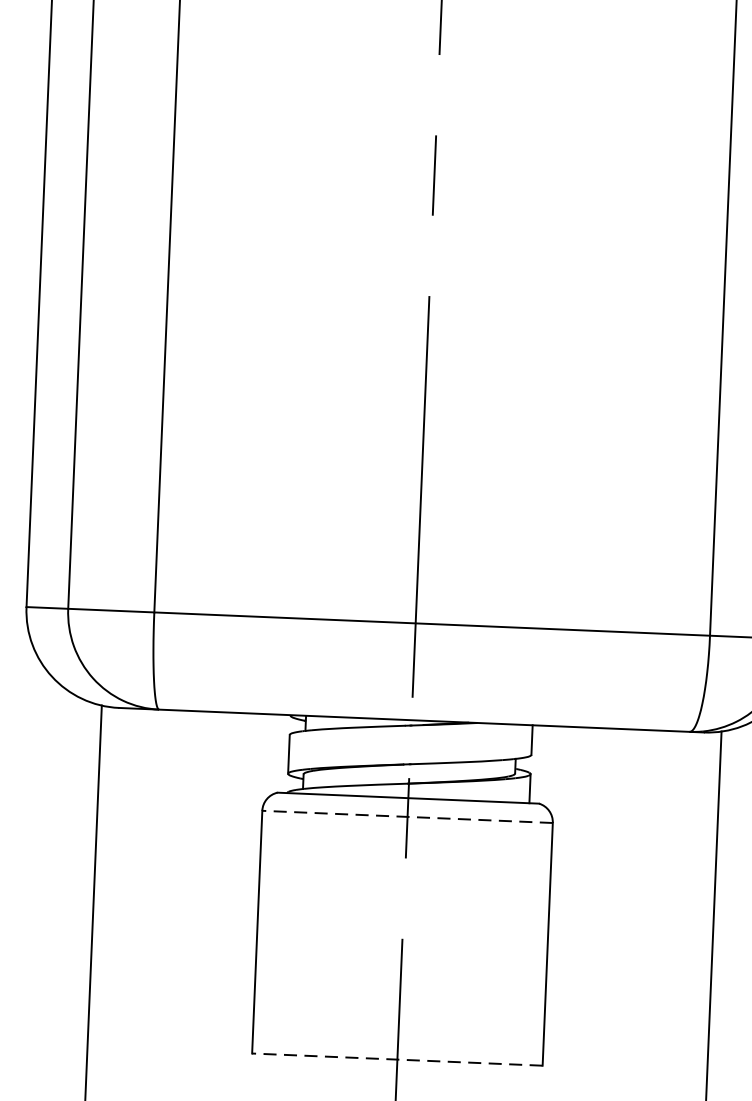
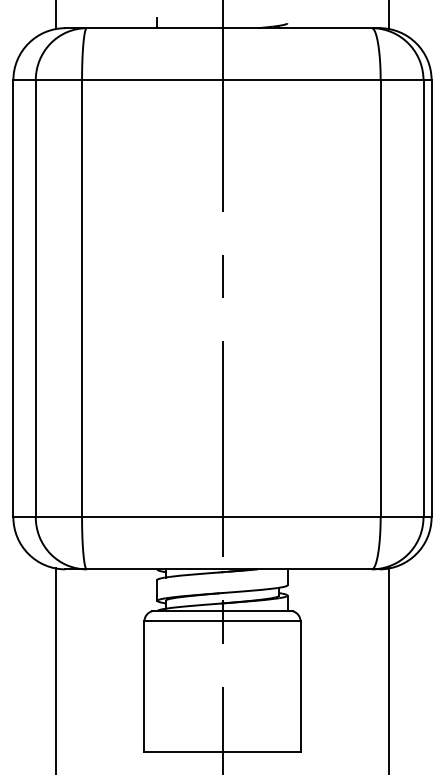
line: (407, 817) -> (222, 621), dashed -> solid
line: (397, 1059) -> (222, 751), dashed -> solid

